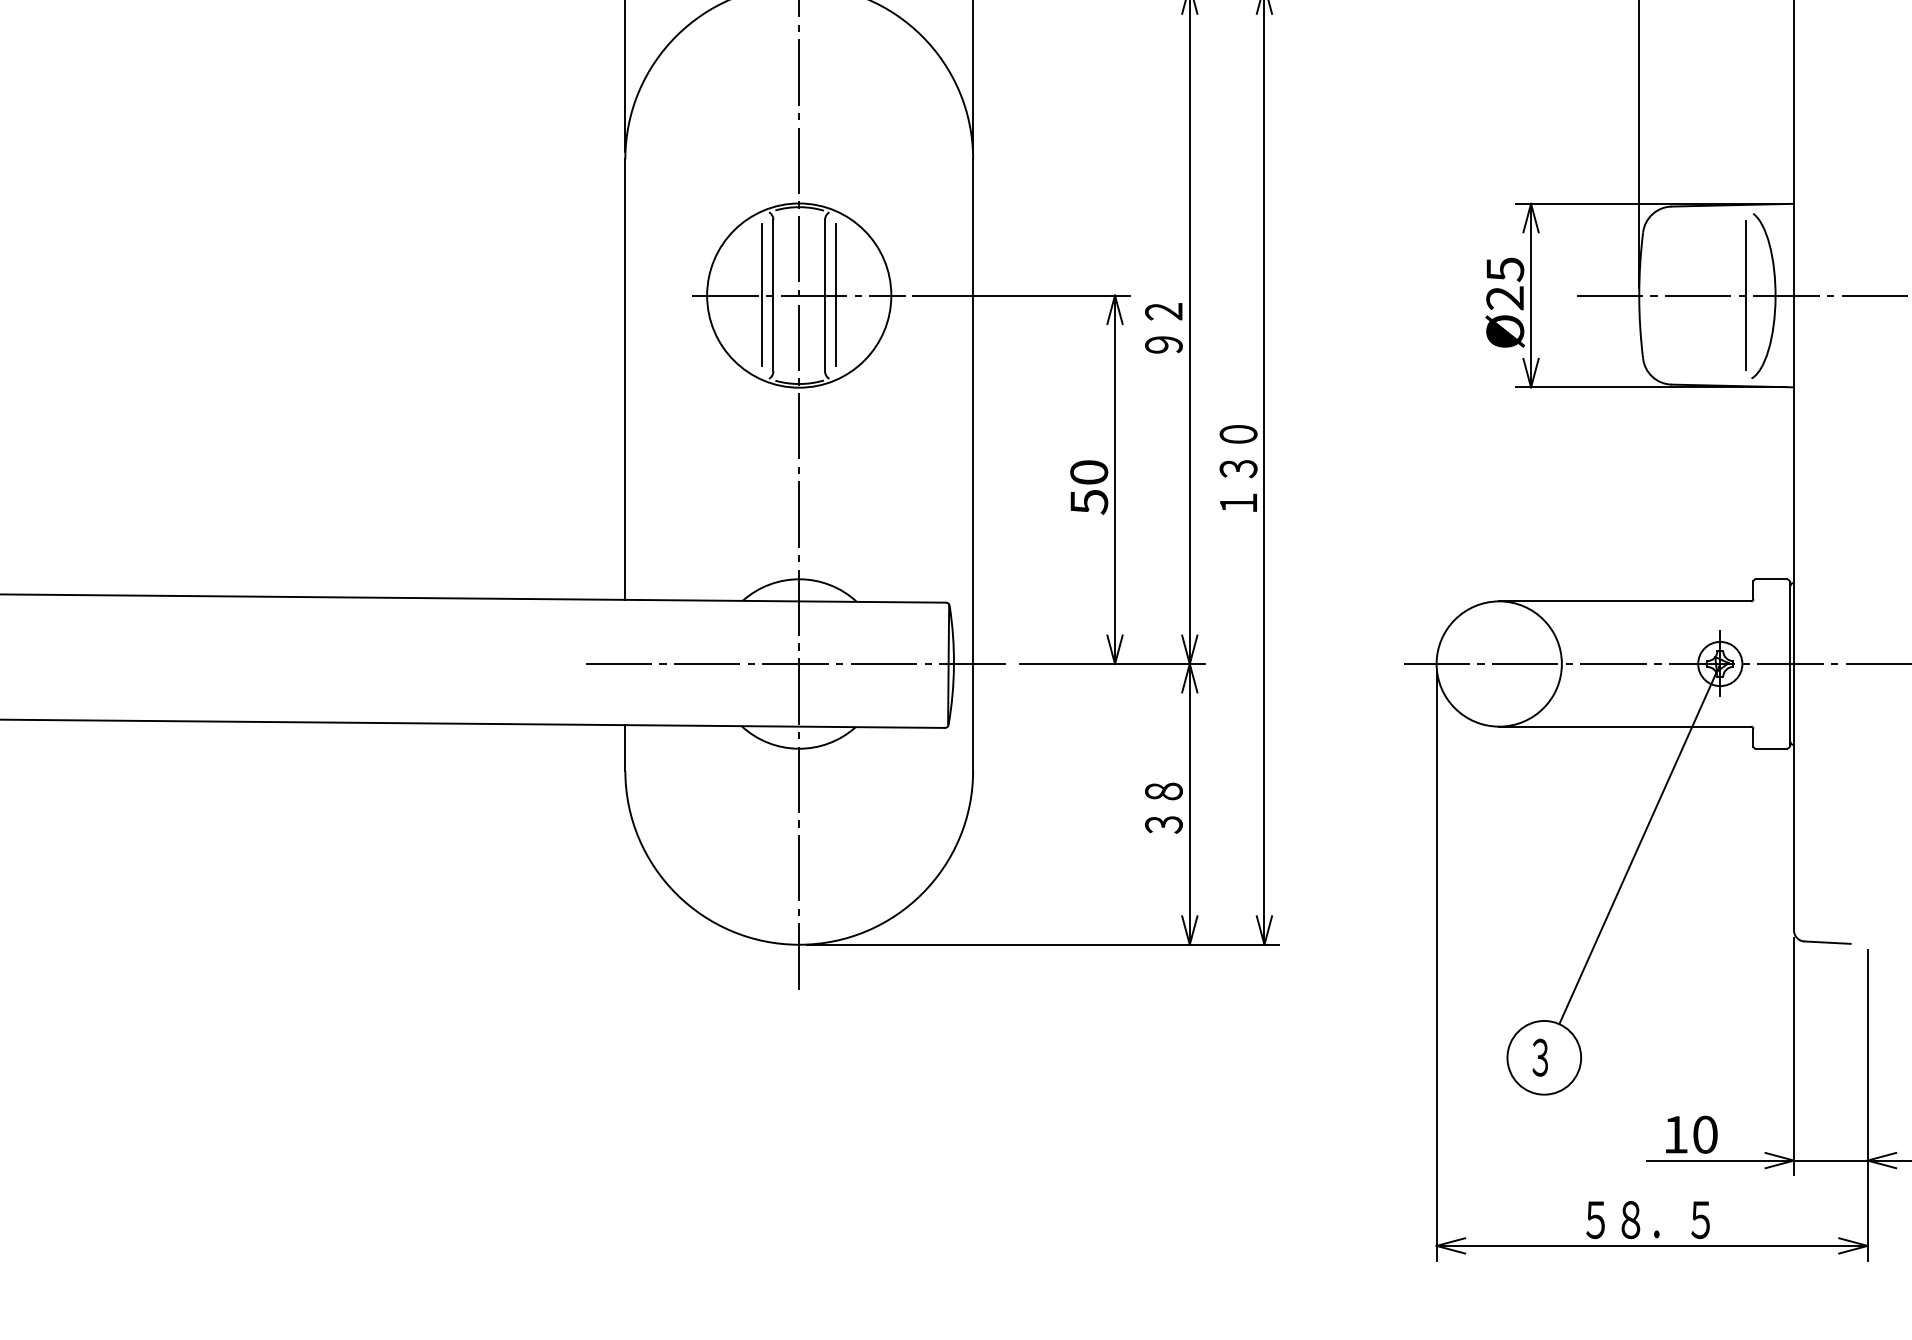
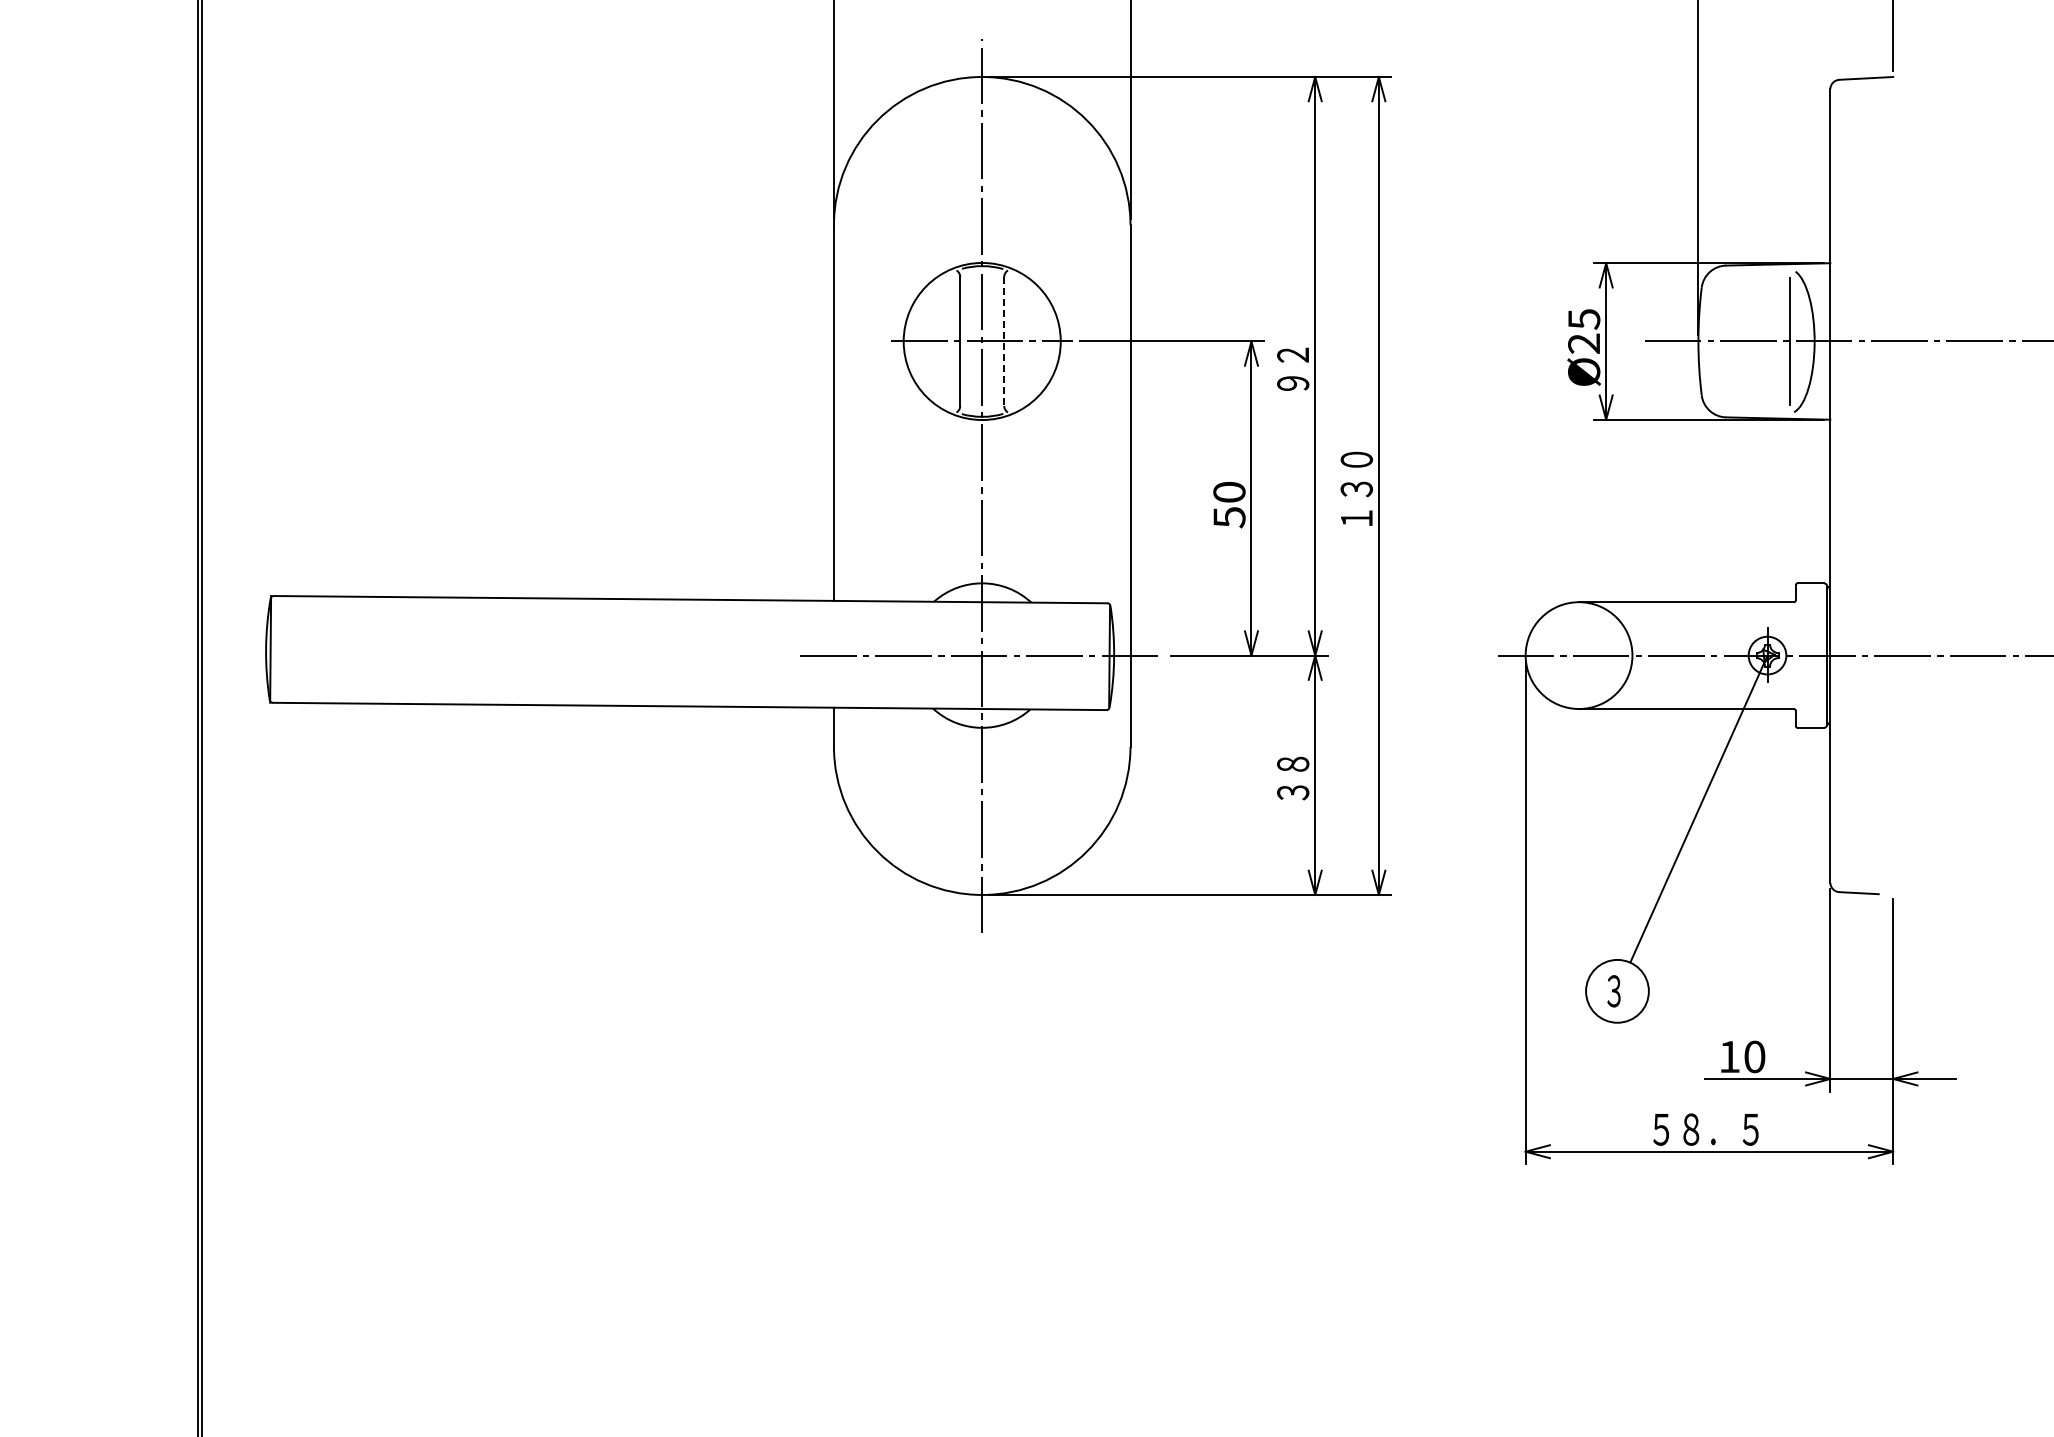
line: (762, 294) -> (950, 340), removed
line: (835, 294) -> (1013, 340), removed
line: (825, 295) -> (1004, 341), solid -> dashed

